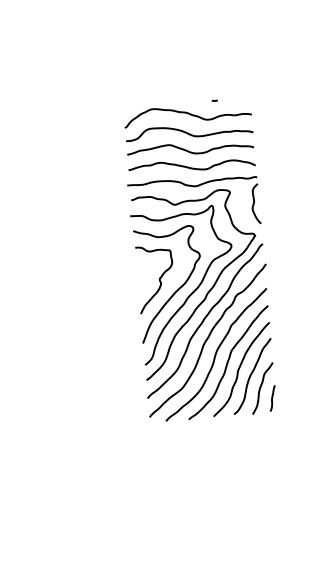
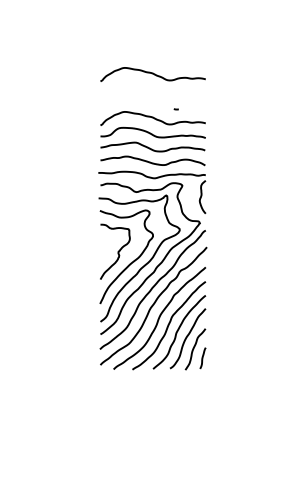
curve: (182, 61) -> (152, 74), added

